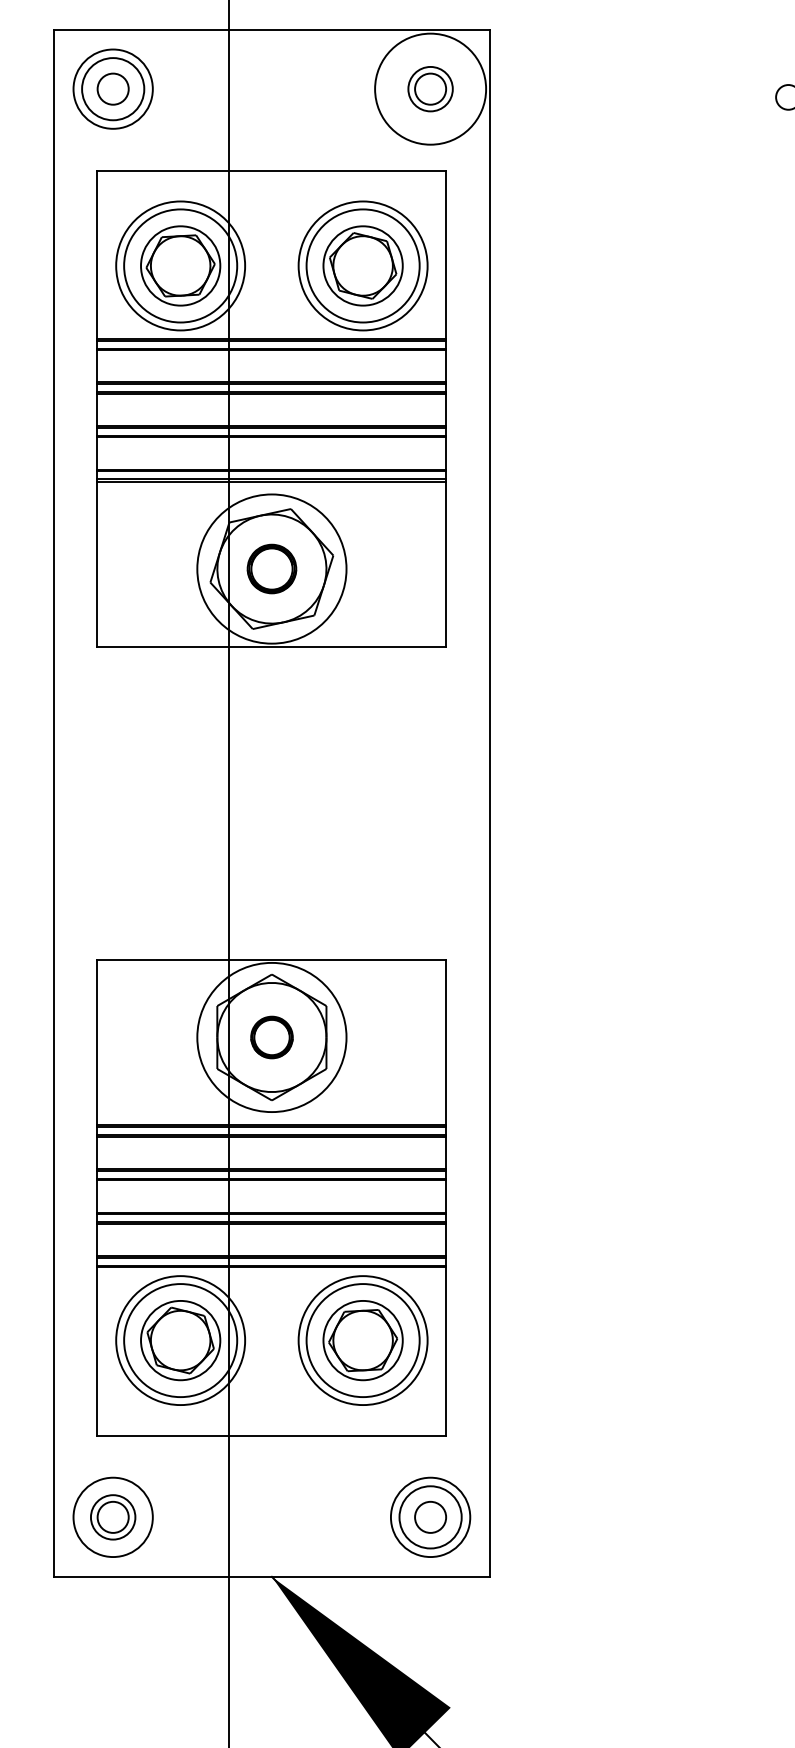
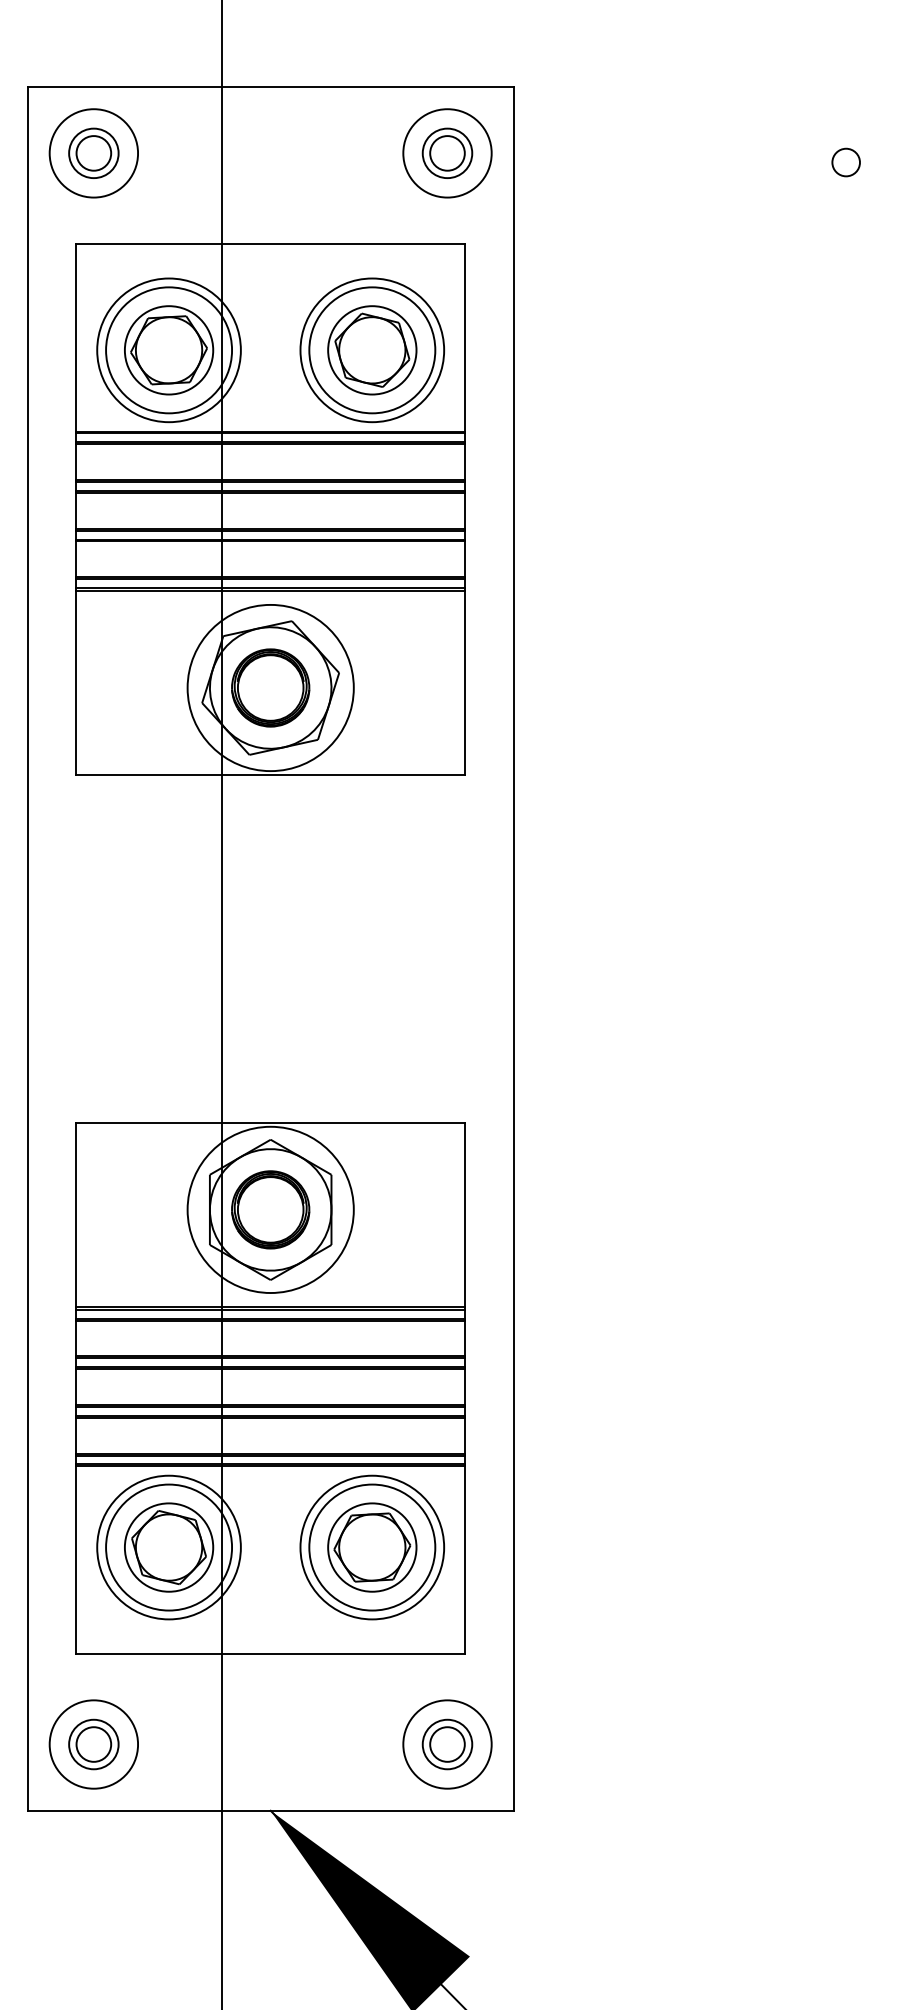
circle: (112, 89) -> (93, 153), size x0.71
circle: (430, 89) -> (447, 153), size x0.71
part: (271, 568) -> (270, 687), size x1.43
part: (271, 1037) -> (270, 1209), size x1.67
circle: (430, 1517) -> (447, 1744), size x0.71

